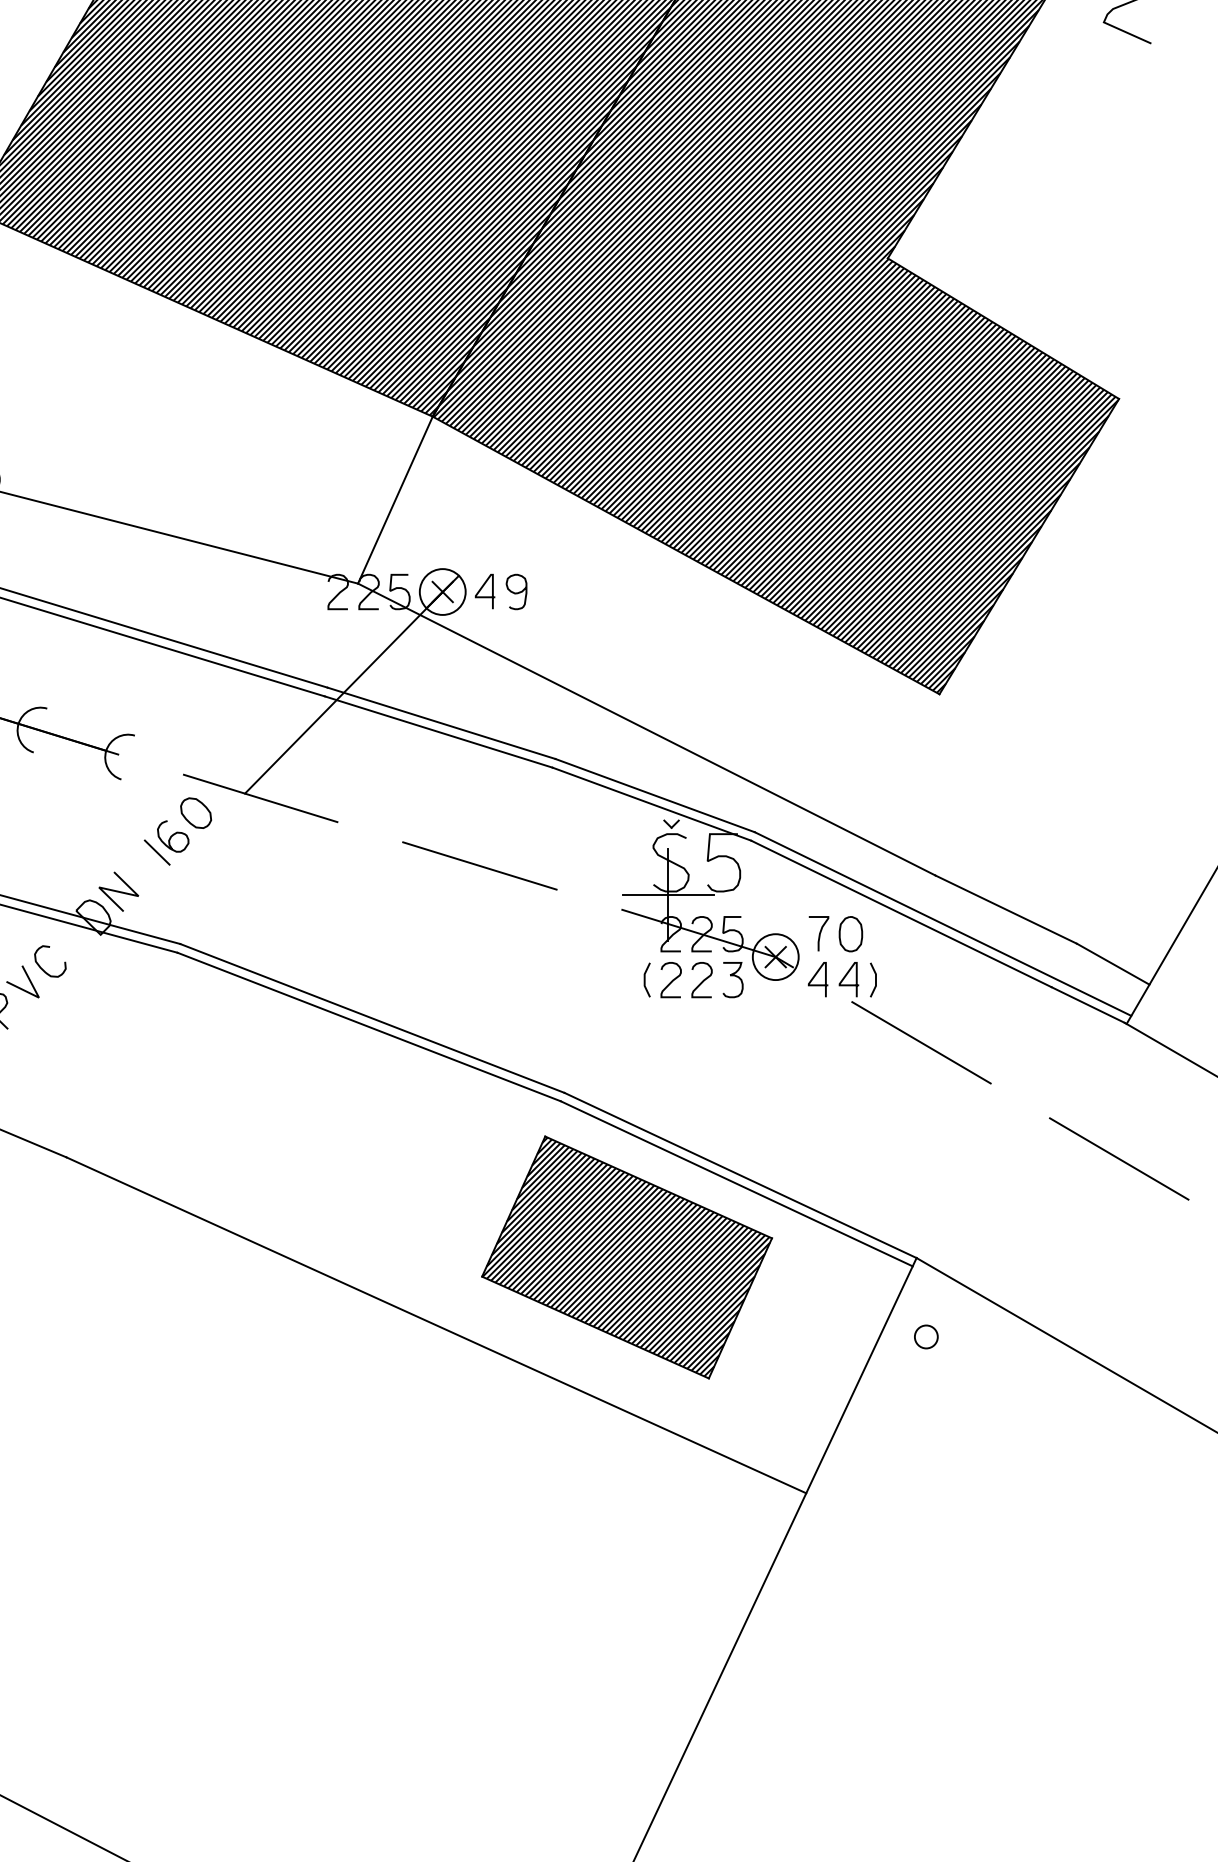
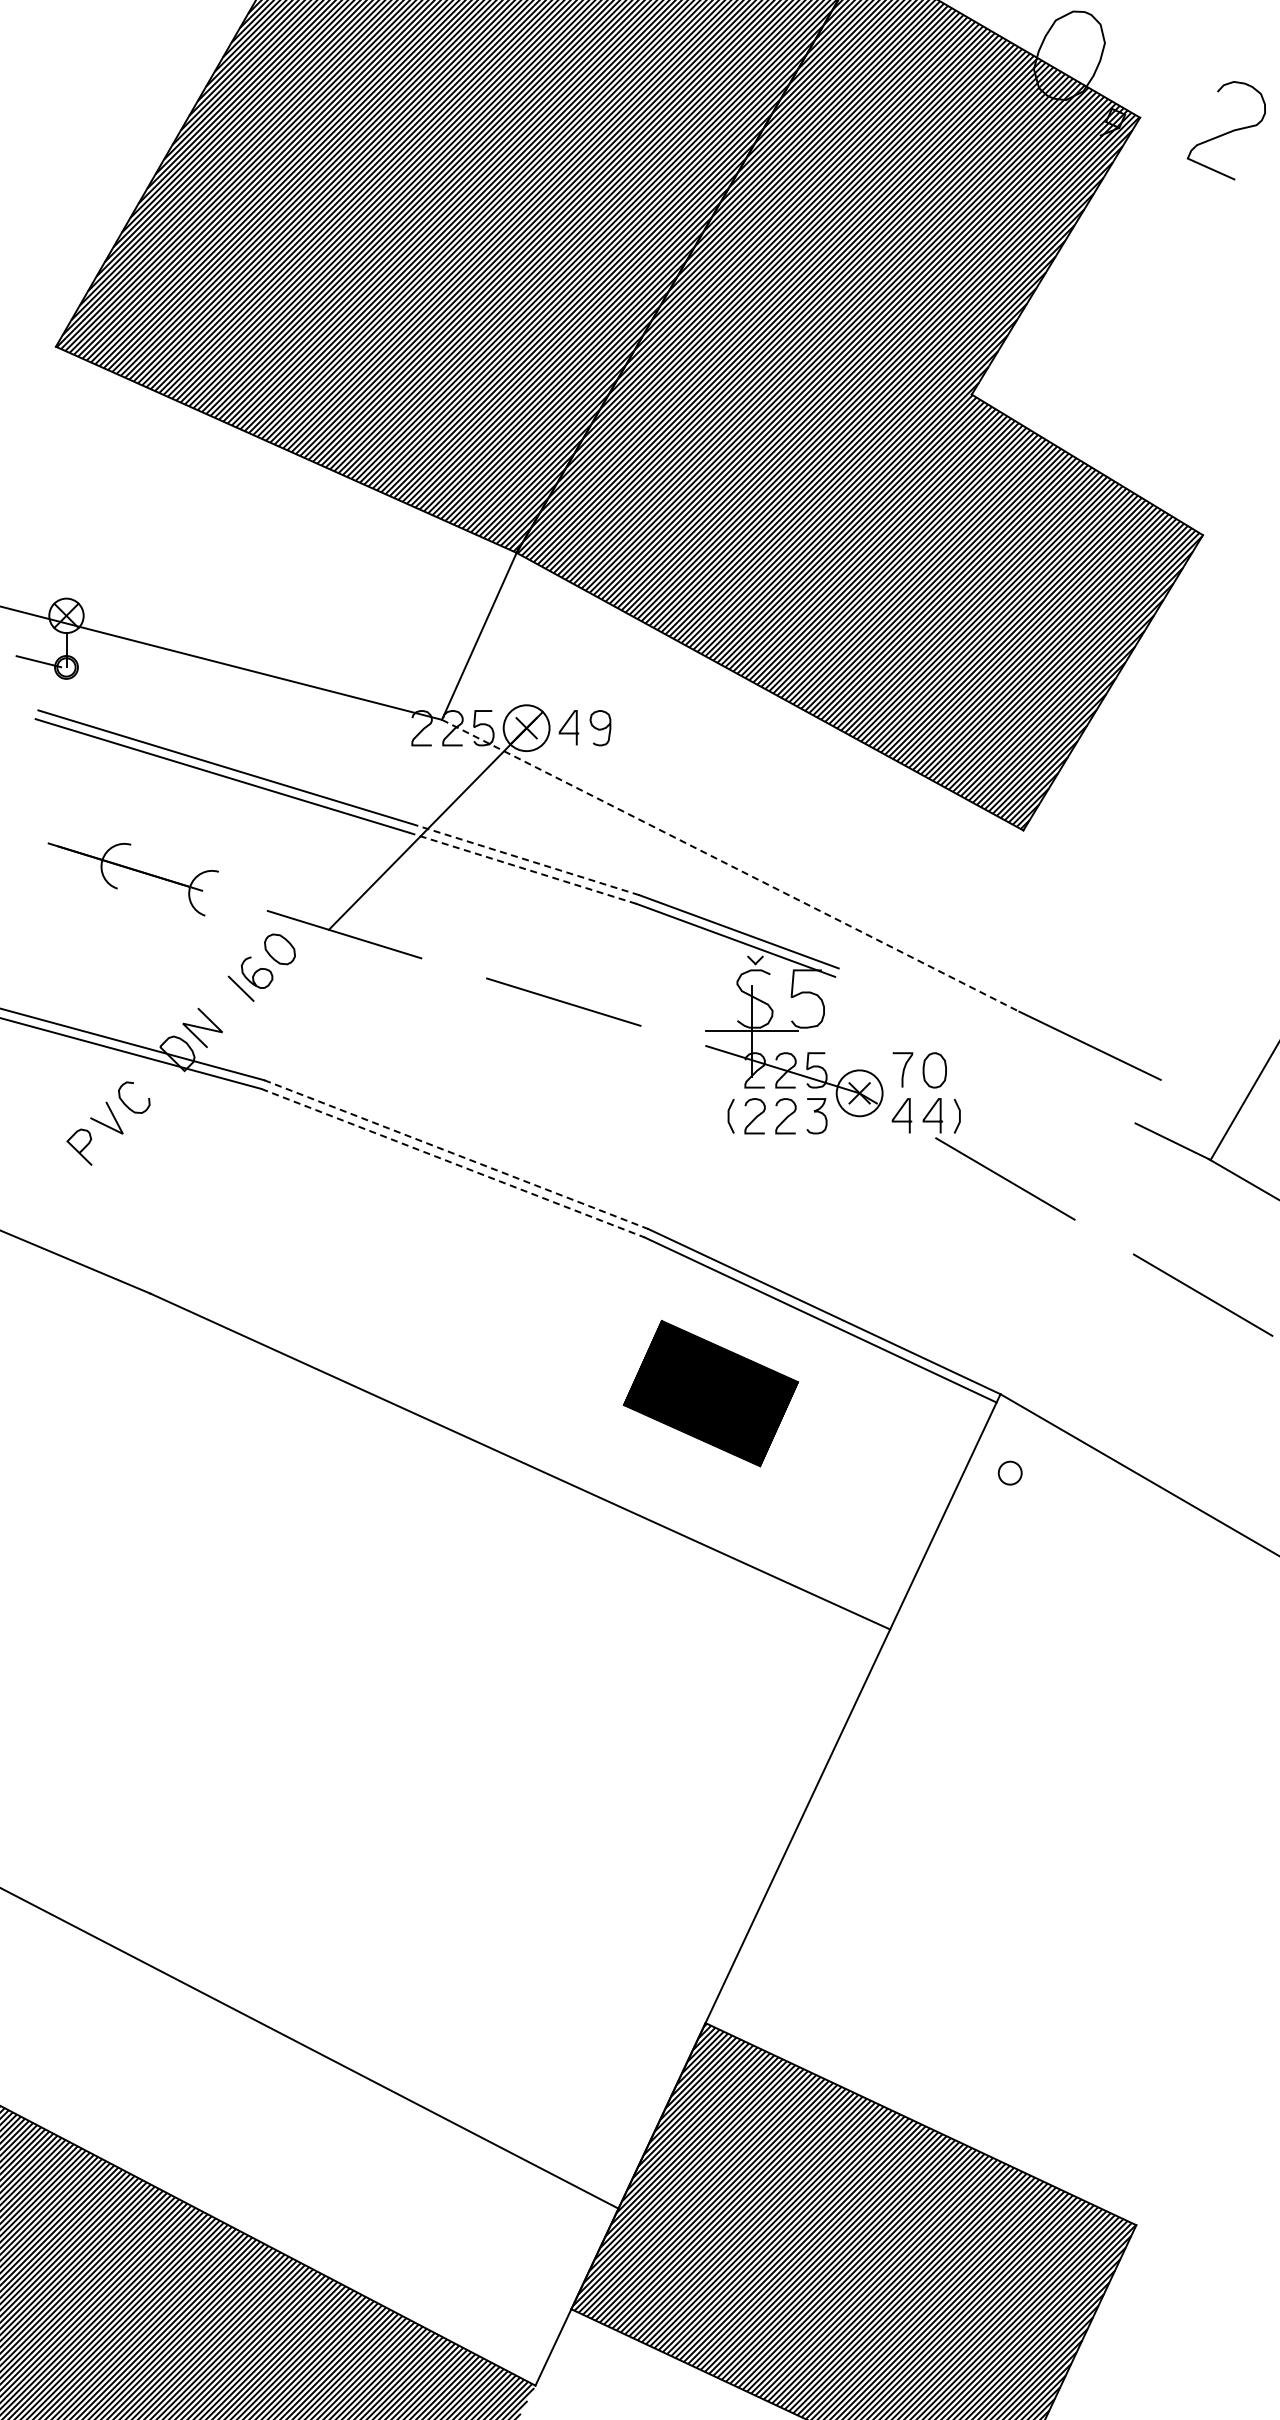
line: (440, 723) -> (524, 859), solid -> dashed
line: (647, 729) -> (731, 865), solid -> dashed
line: (438, 732) -> (522, 868), solid -> dashed
line: (901, 913) -> (985, 1049), removed
line: (942, 924) -> (1026, 1060), removed
line: (1112, 963) -> (1196, 1099), removed
line: (372, 1018) -> (456, 1154), solid -> dashed
line: (369, 1027) -> (453, 1163), solid -> dashed
part: (626, 1257) -> (710, 1393), size x0.6

